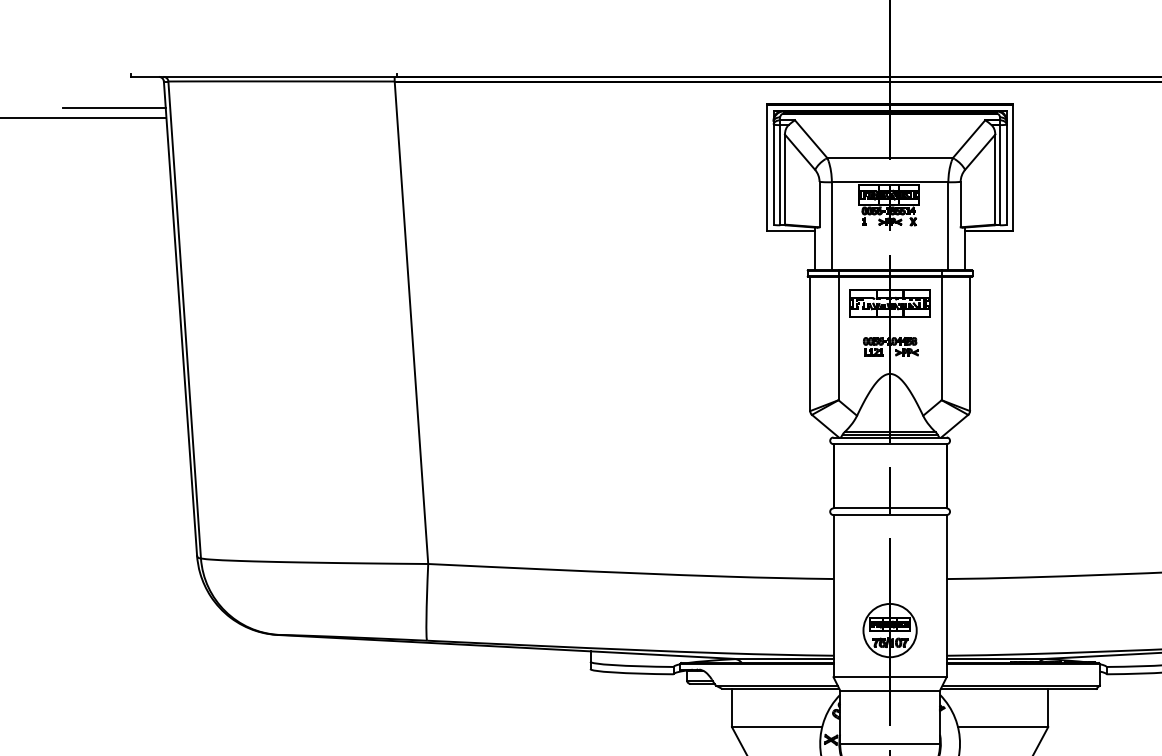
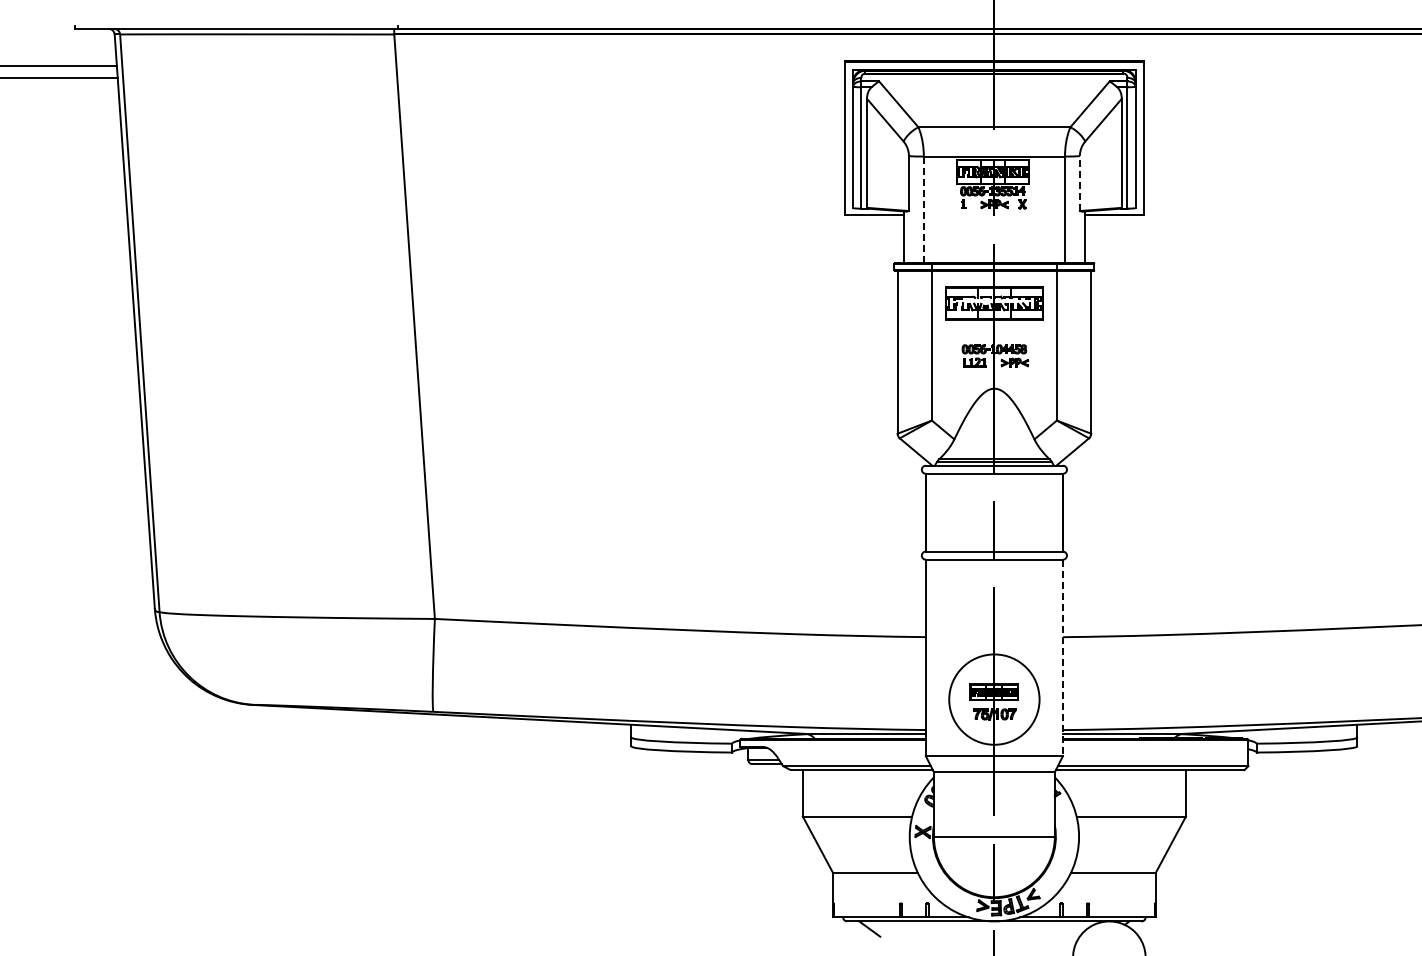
line: (960, 204) -> (1079, 183), solid -> dashed
line: (831, 226) -> (923, 209), solid -> dashed
line: (946, 596) -> (1062, 658), solid -> dashed
circle: (890, 630) -> (994, 699), size x1.4

